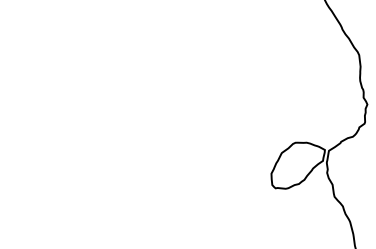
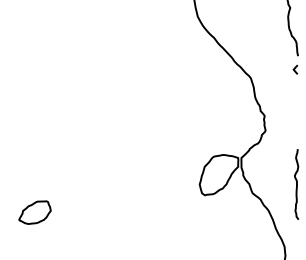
part: (61, 169) -> (34, 212), added

